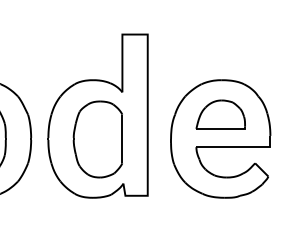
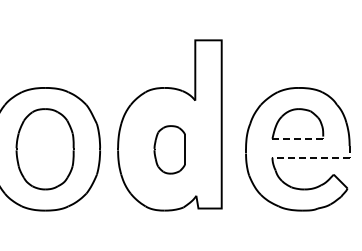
line: (223, 128) -> (300, 138), solid -> dashed
part: (97, 139) -> (169, 149), size x0.6
line: (238, 146) -> (316, 157), solid -> dashed

